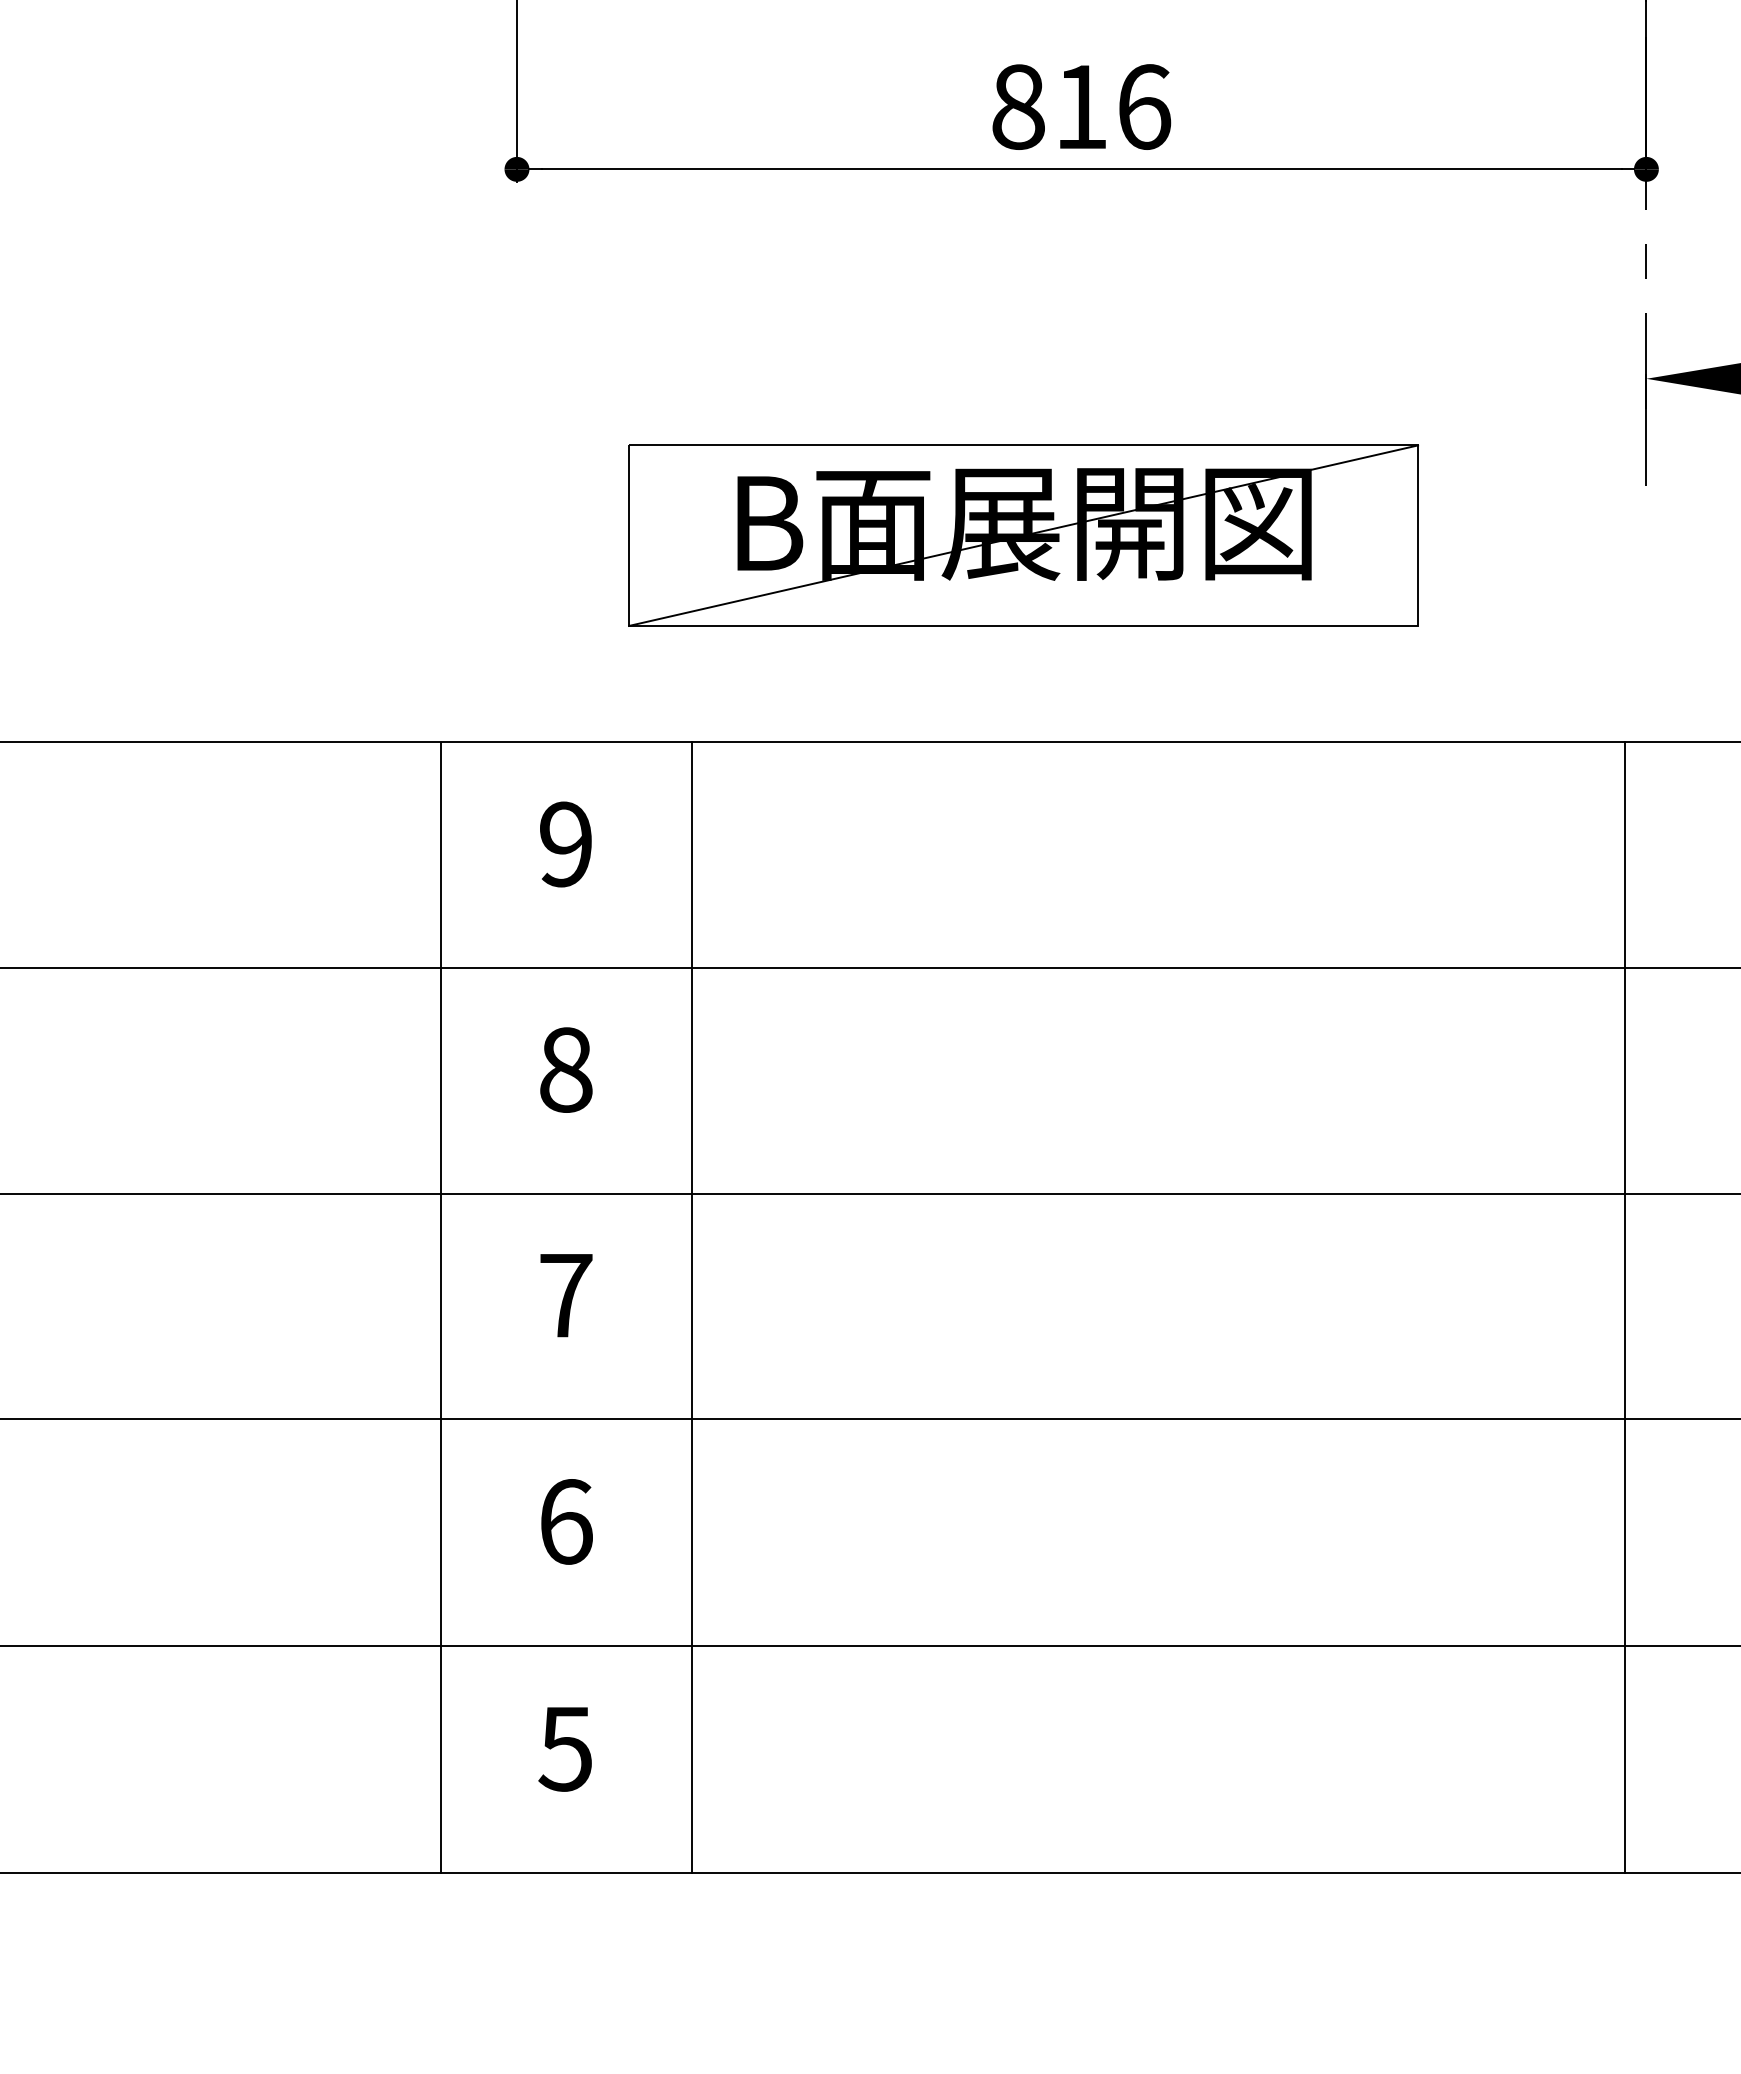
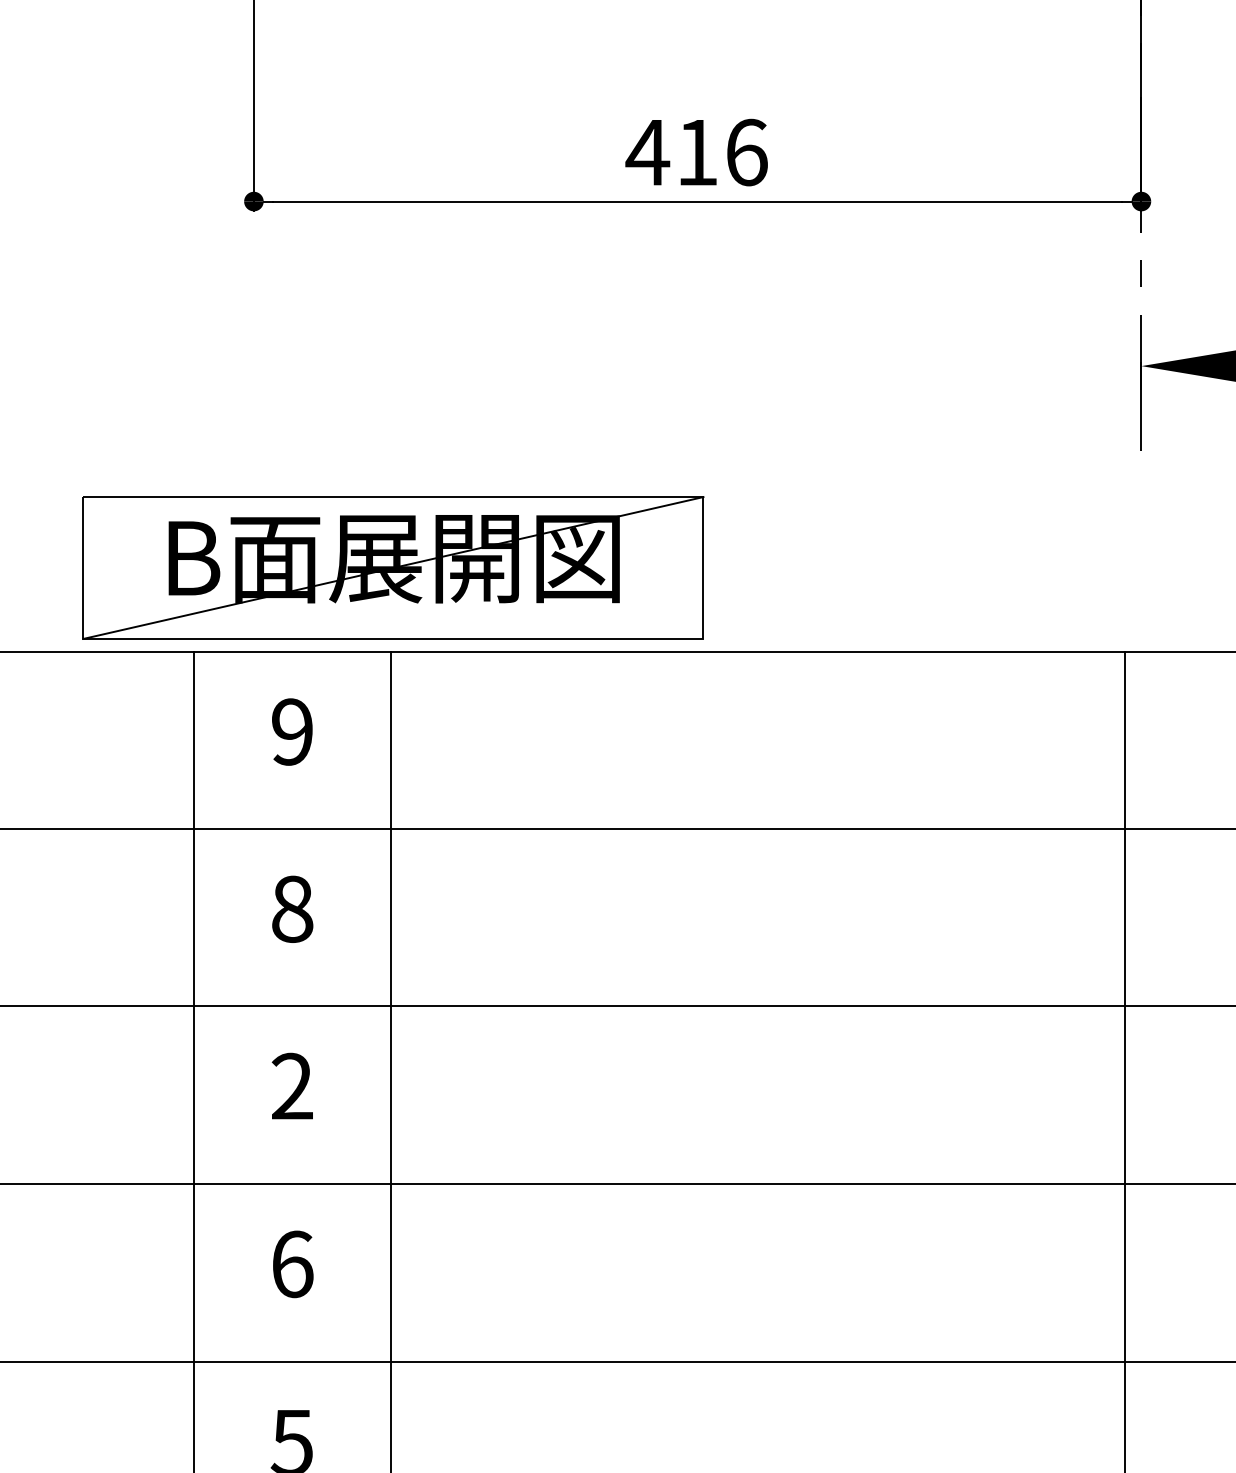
text: (1017, 106) -> (647, 152), 816 -> 416
part: (1023, 535) -> (393, 567), moved
text: (565, 1294) -> (292, 1085), 7 -> 2

